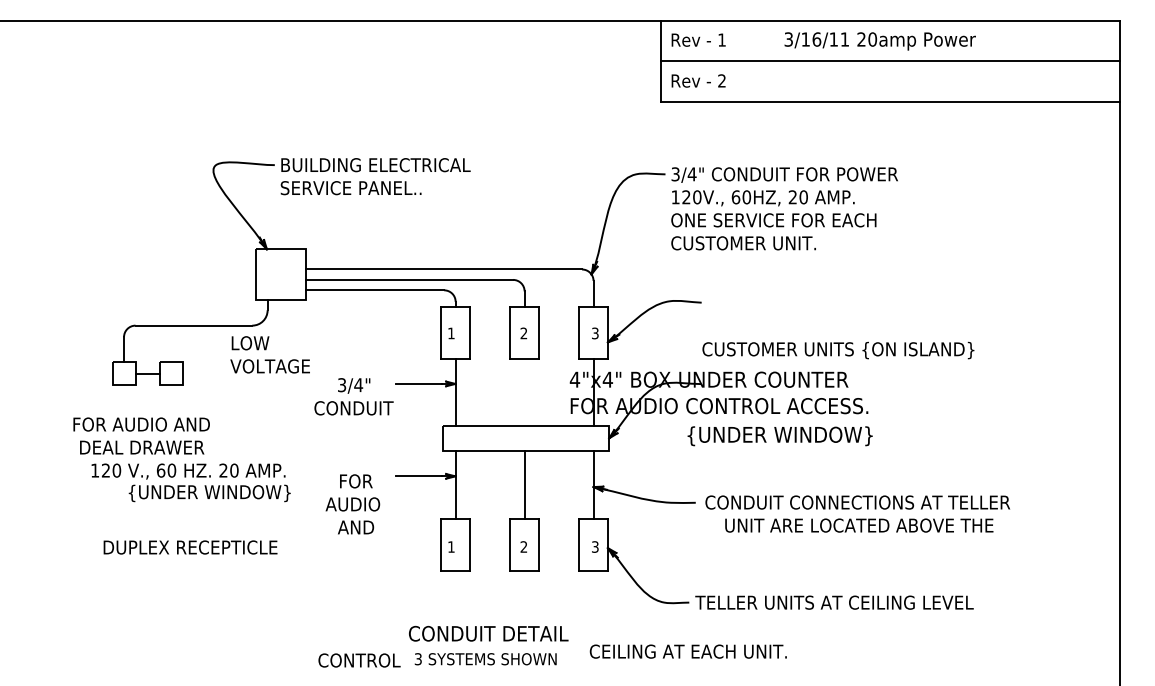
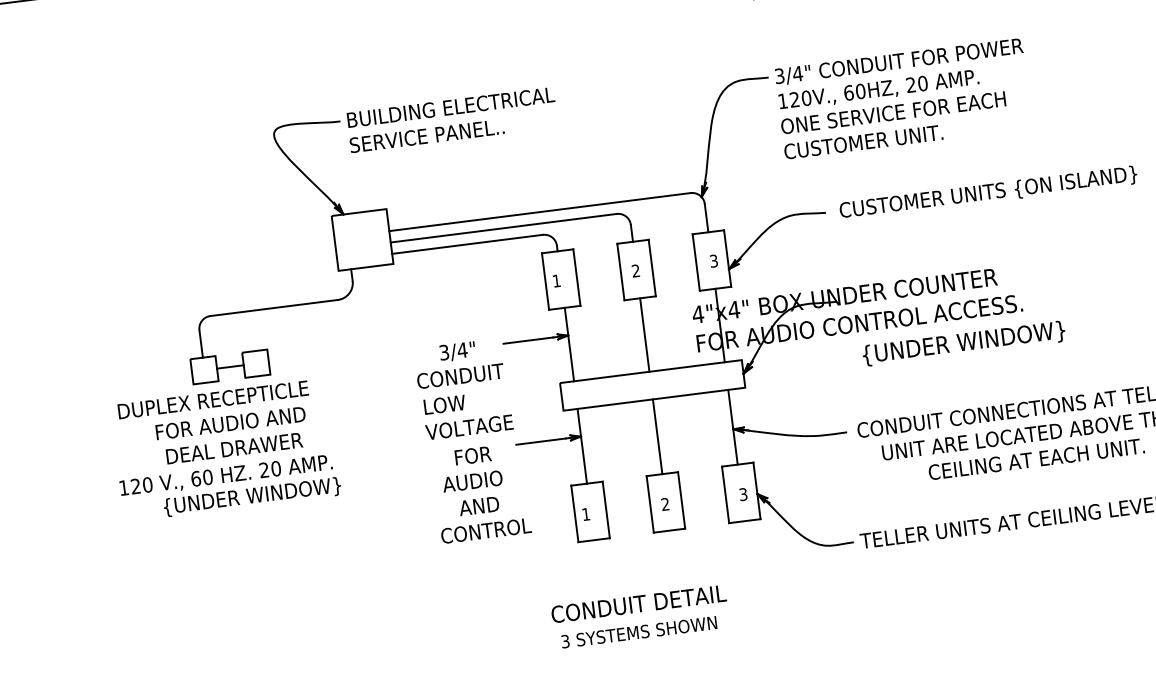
text: (838, 350) -> (988, 193), moved
text: (269, 354) -> (467, 414), moved
line: (524, 391) -> (644, 334), added
text: (779, 436) -> (963, 344), moved
text: (190, 482) -> (229, 487), moved
text: (190, 547) -> (213, 399), moved
text: (687, 651) -> (1035, 459), moved
text: (359, 660) -> (486, 530), moved

